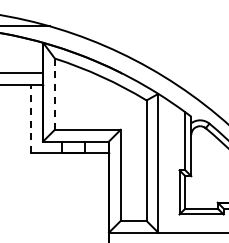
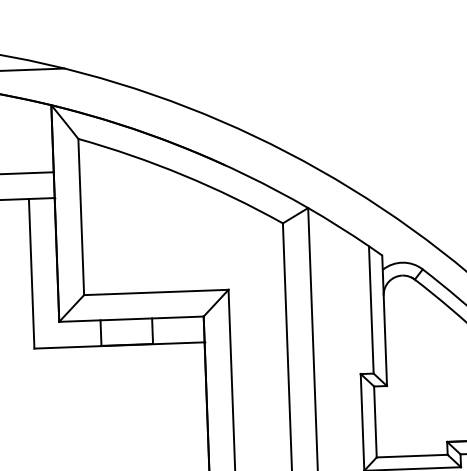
line: (54, 94) -> (80, 217), dashed -> solid
line: (31, 118) -> (31, 272), dashed -> solid

